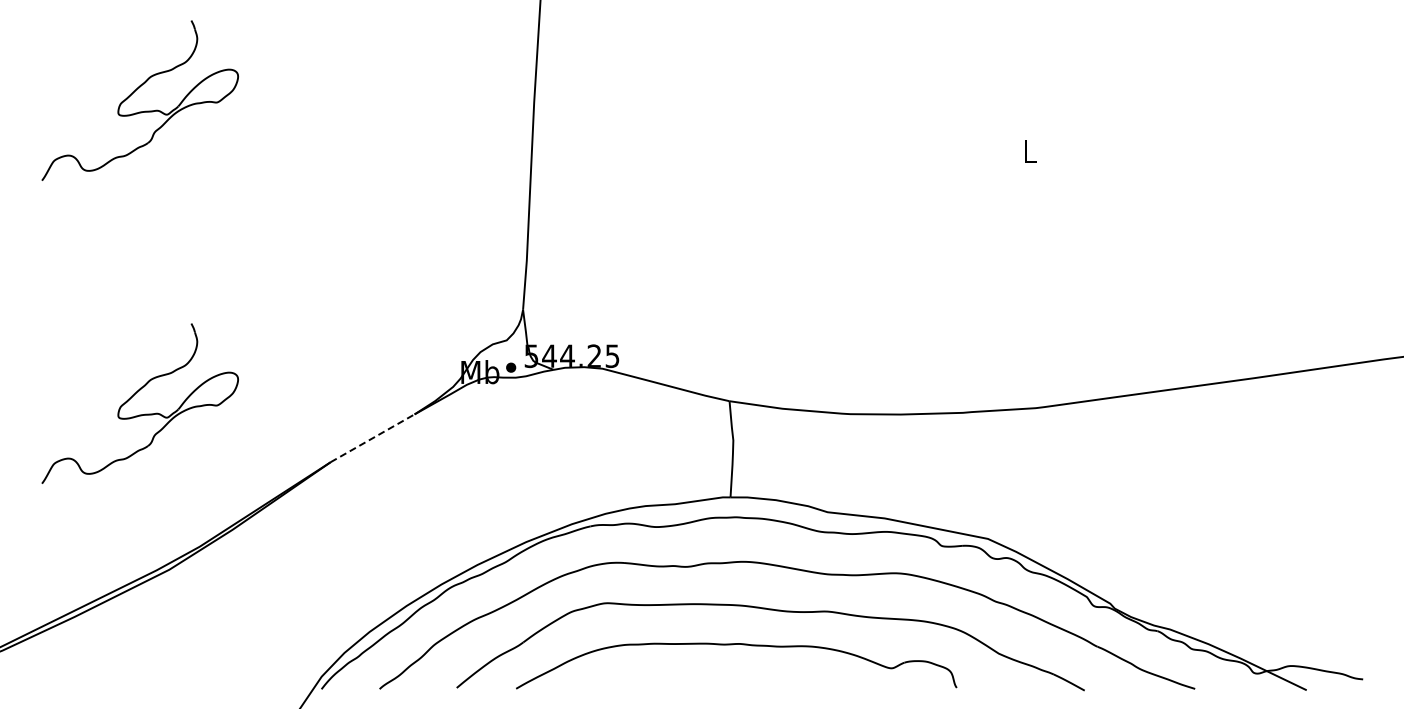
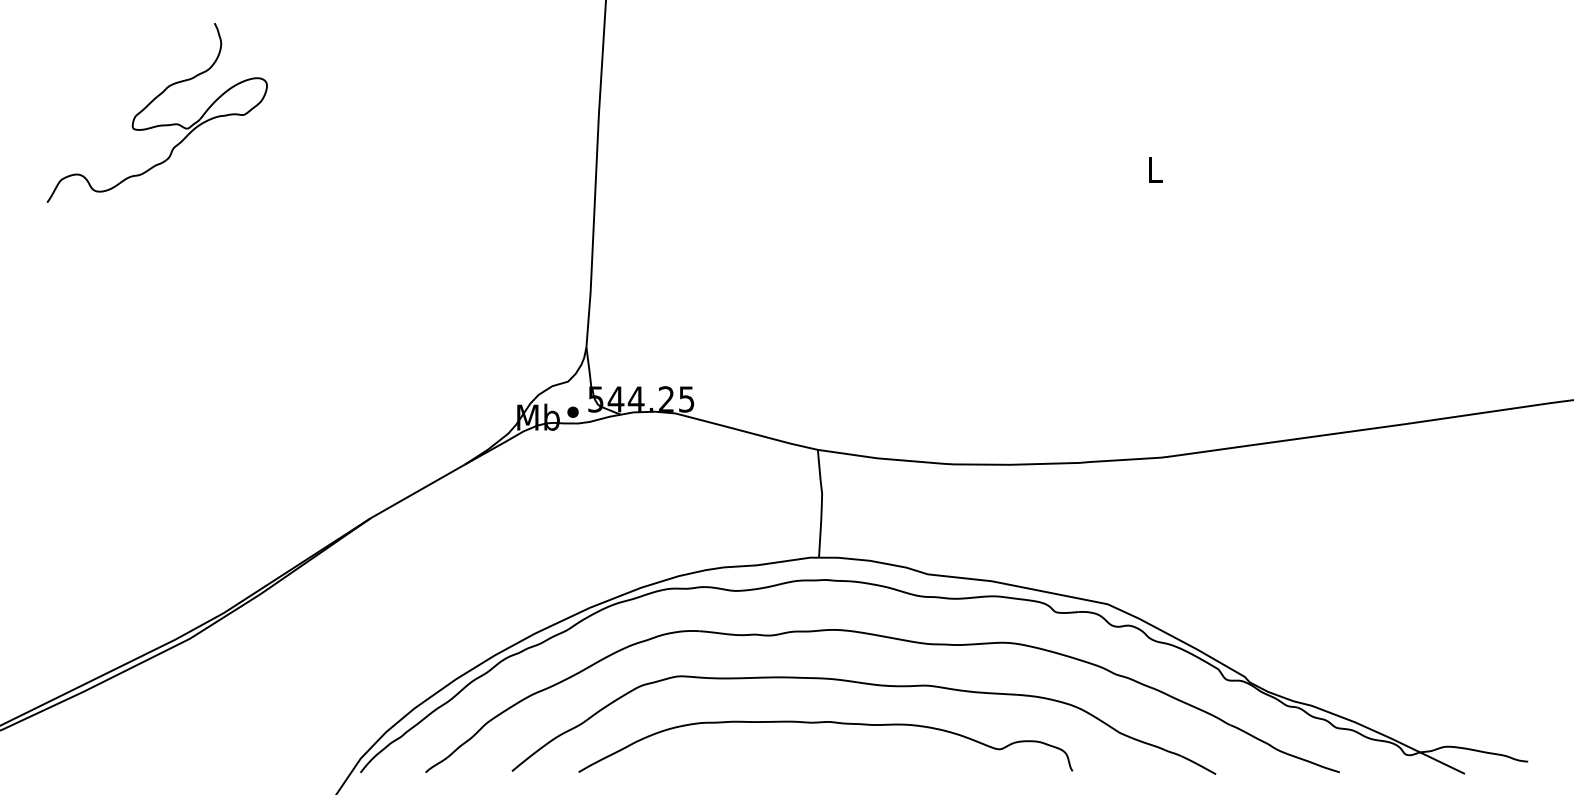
part: (133, 396) -> (149, 444), removed
line: (373, 438) -> (418, 491), dashed -> solid

